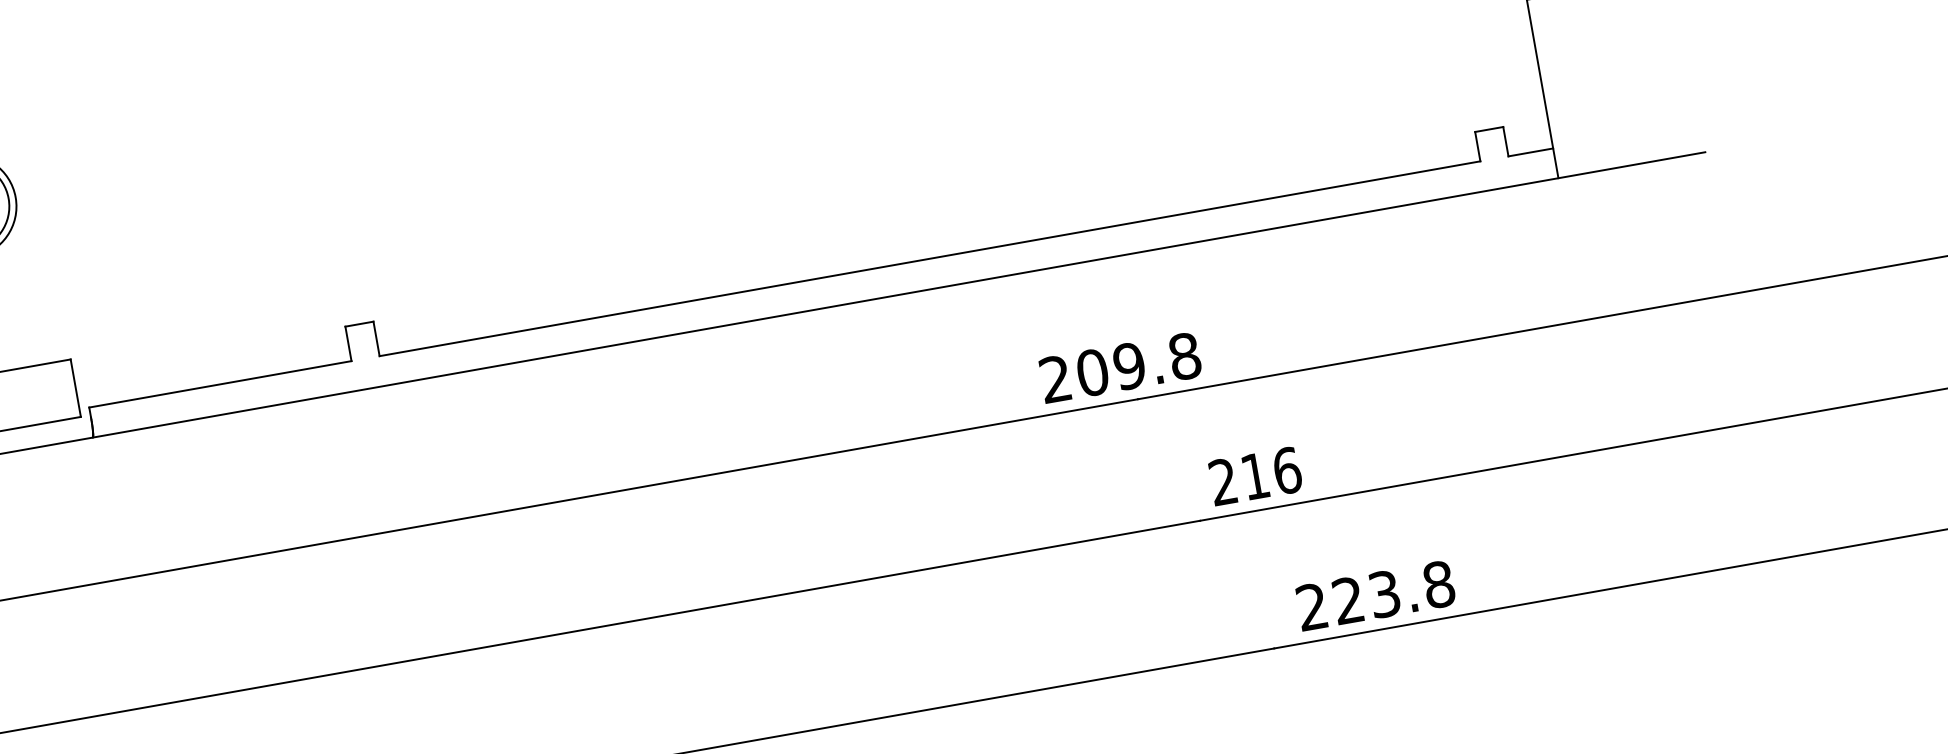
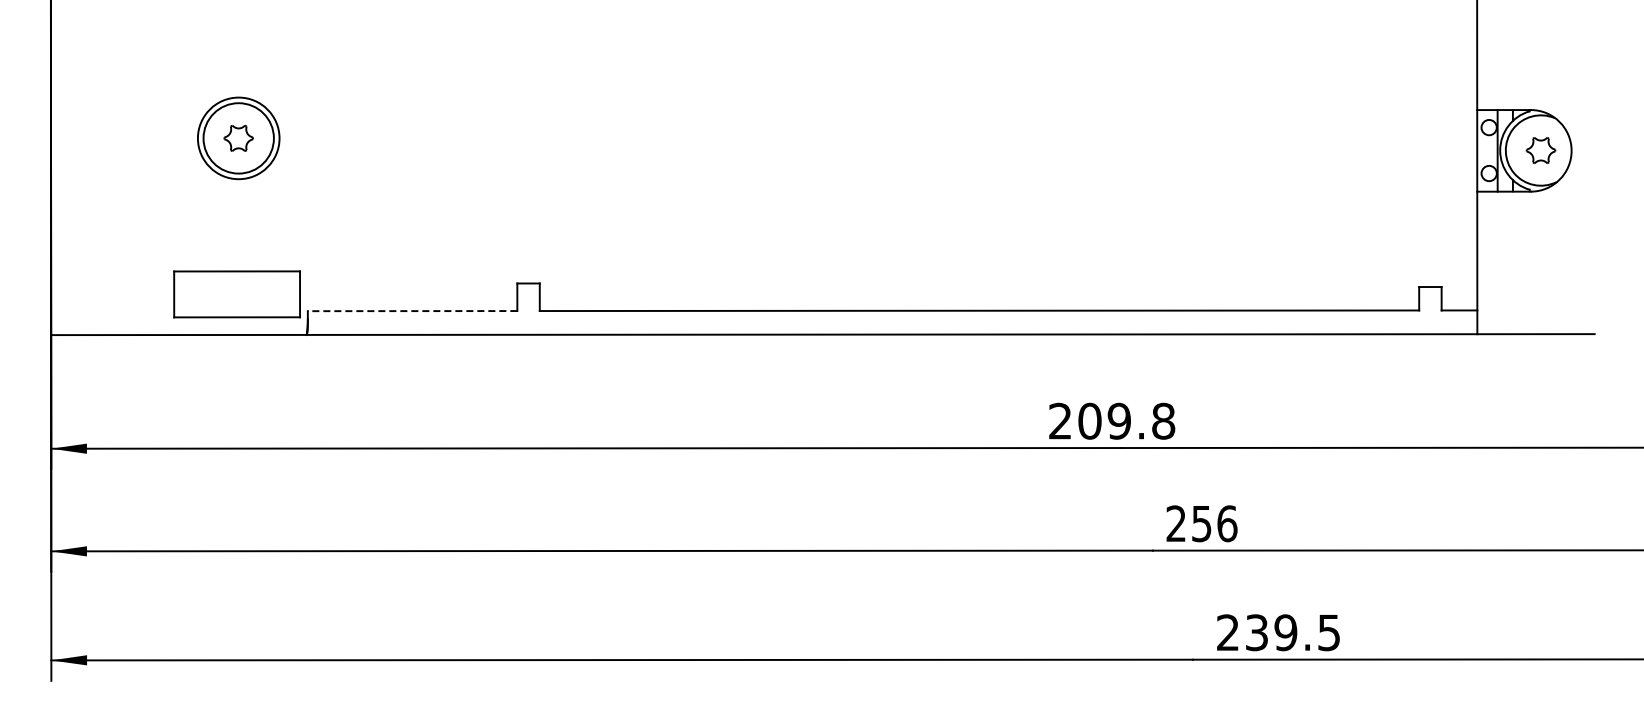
line: (220, 384) -> (412, 311), solid -> dashed
text: (1255, 477) -> (1201, 524), 216 -> 256
text: (1394, 592) -> (1293, 632), 223.8 -> 239.5

